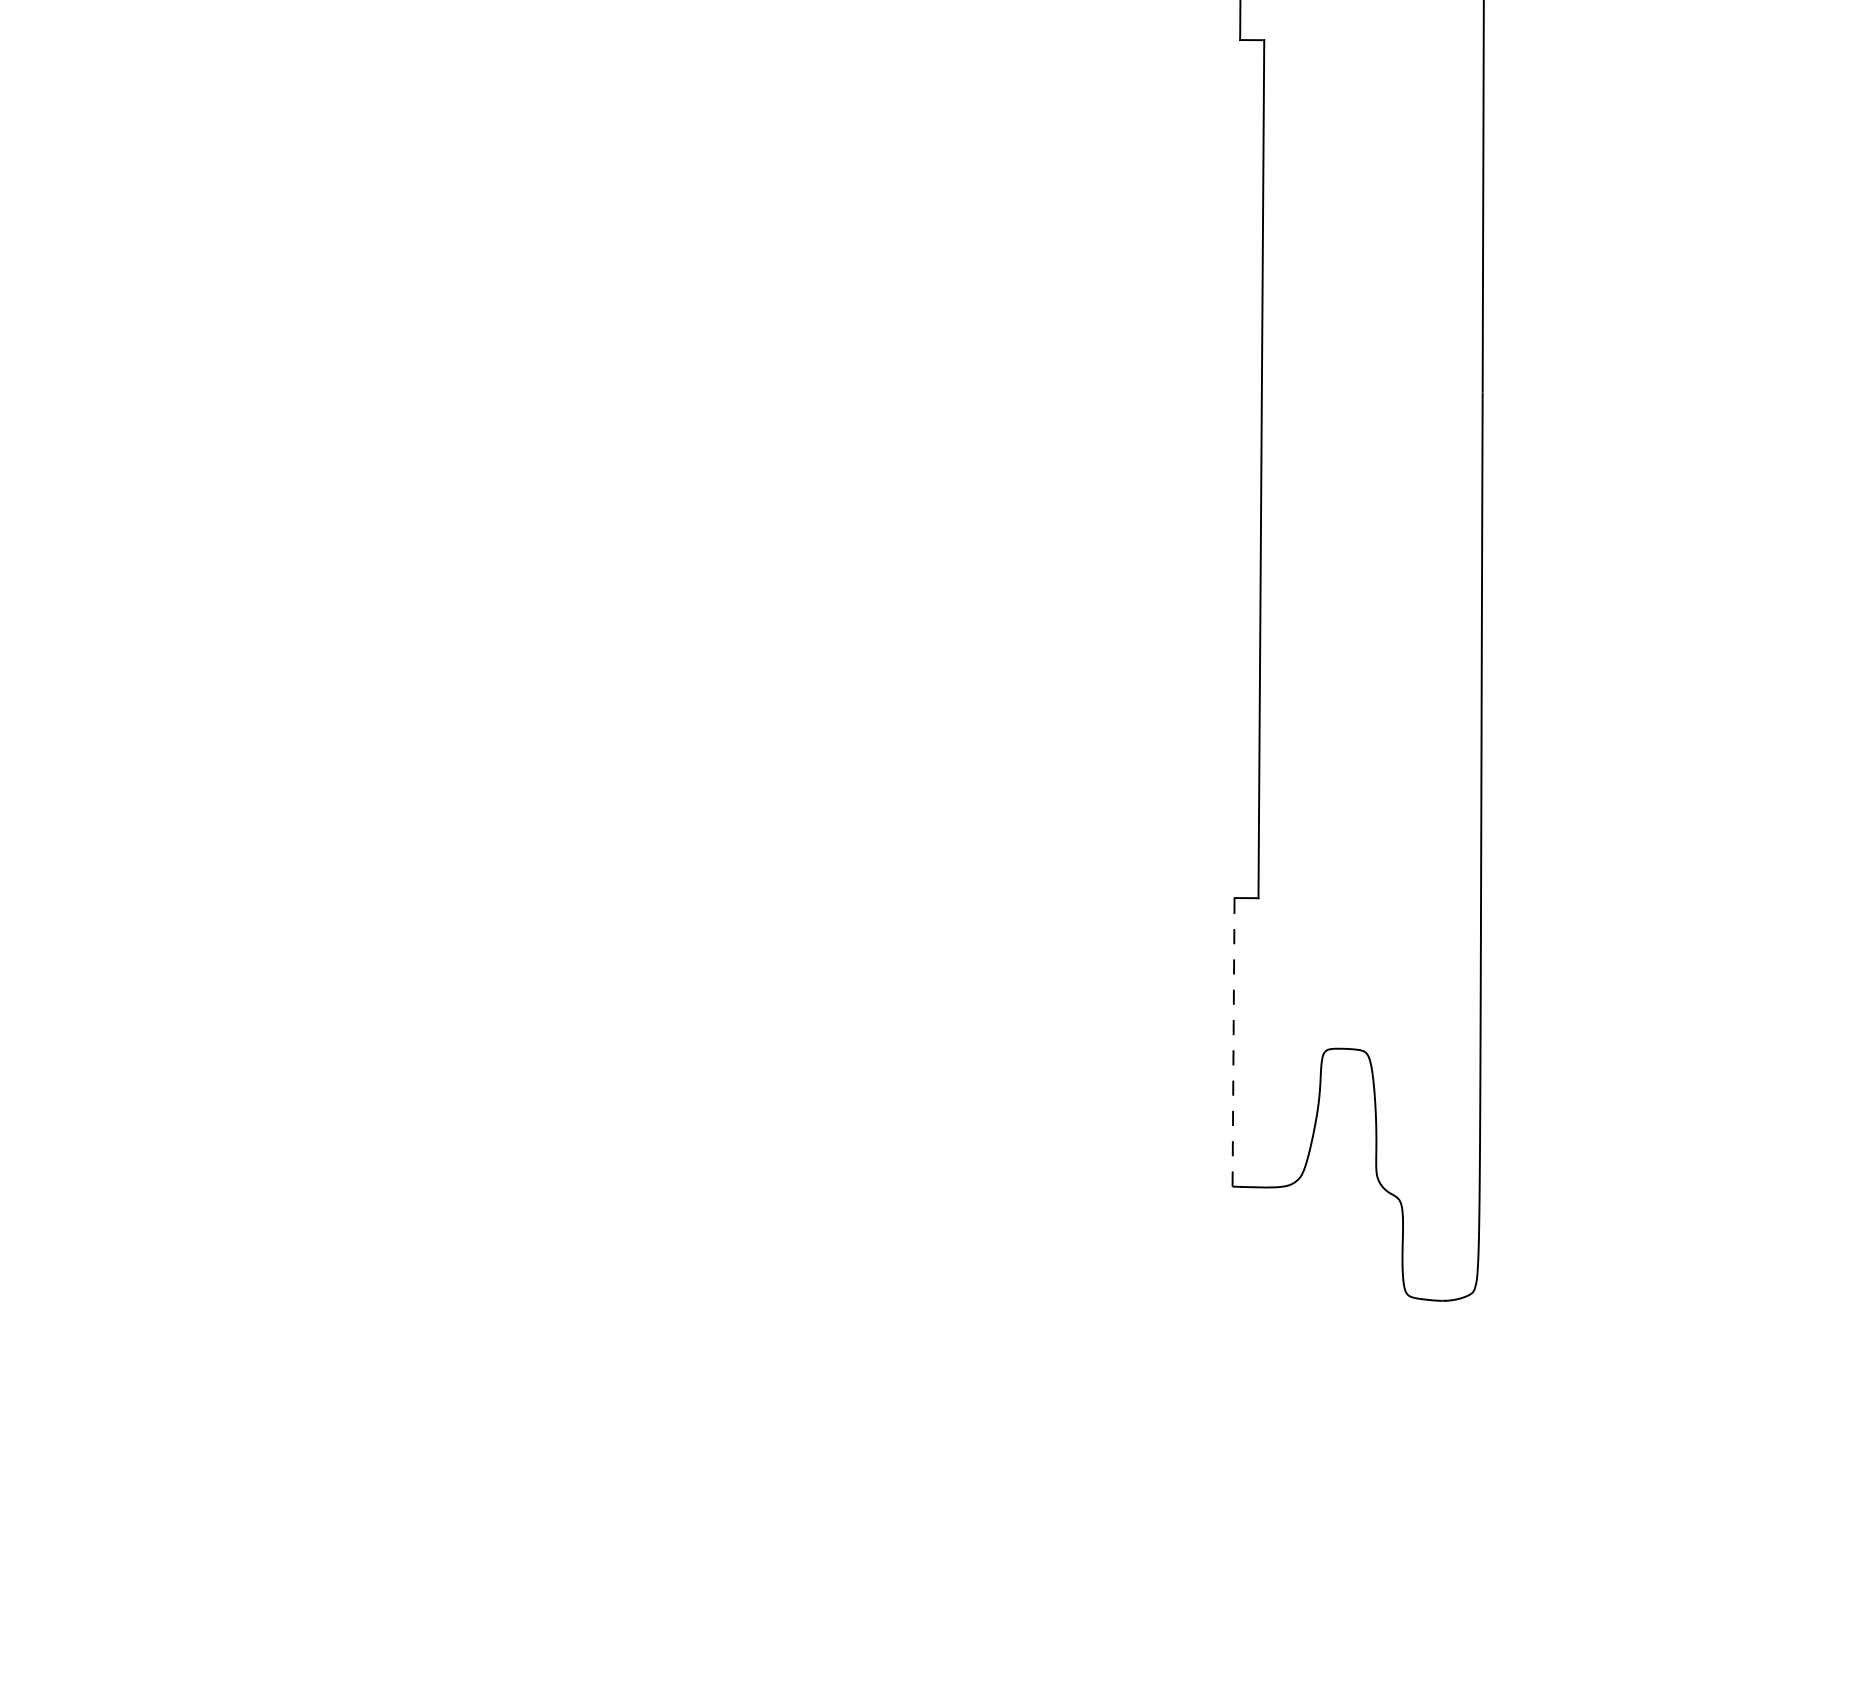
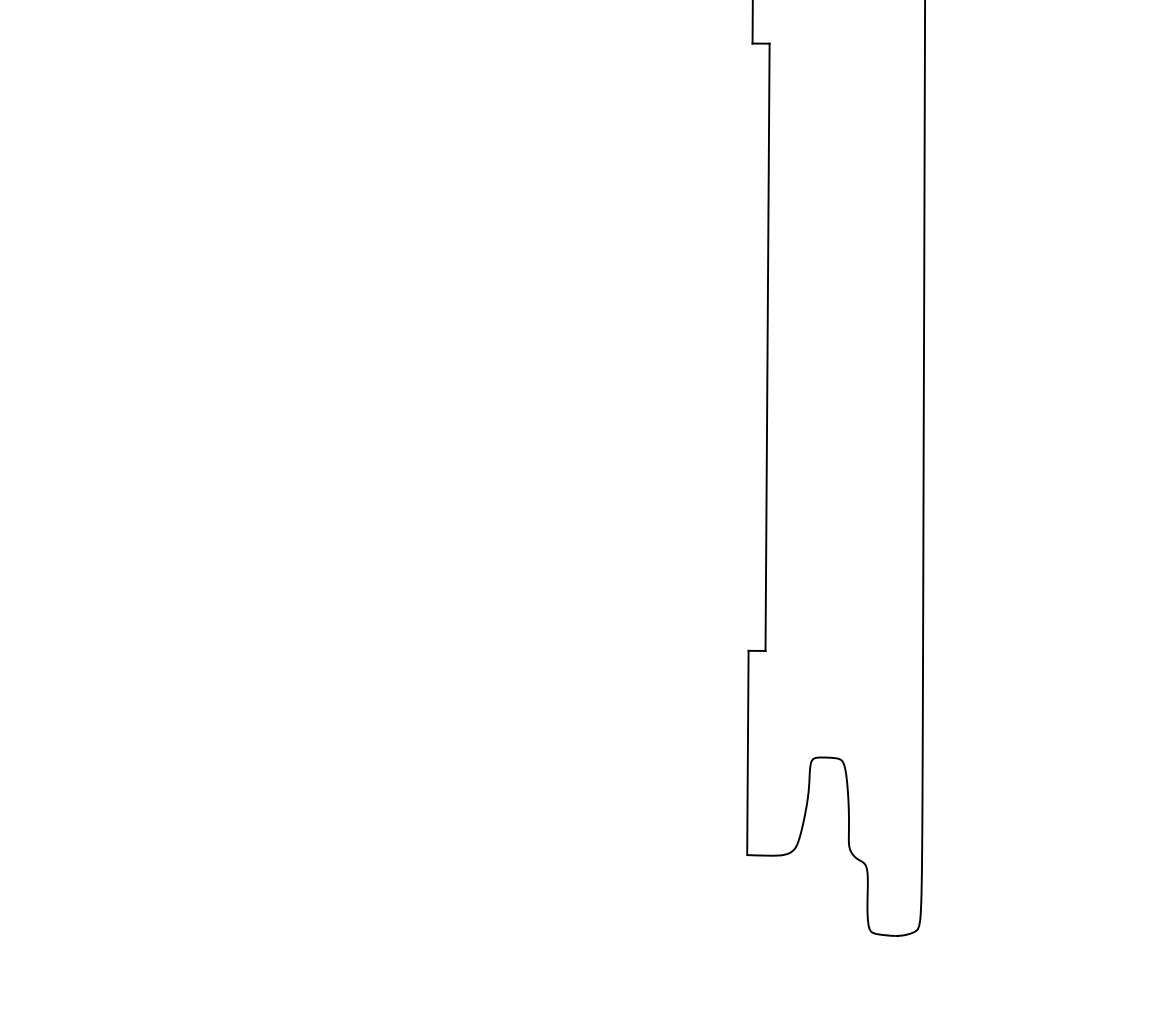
line: (1233, 1041) -> (747, 752), dashed -> solid

